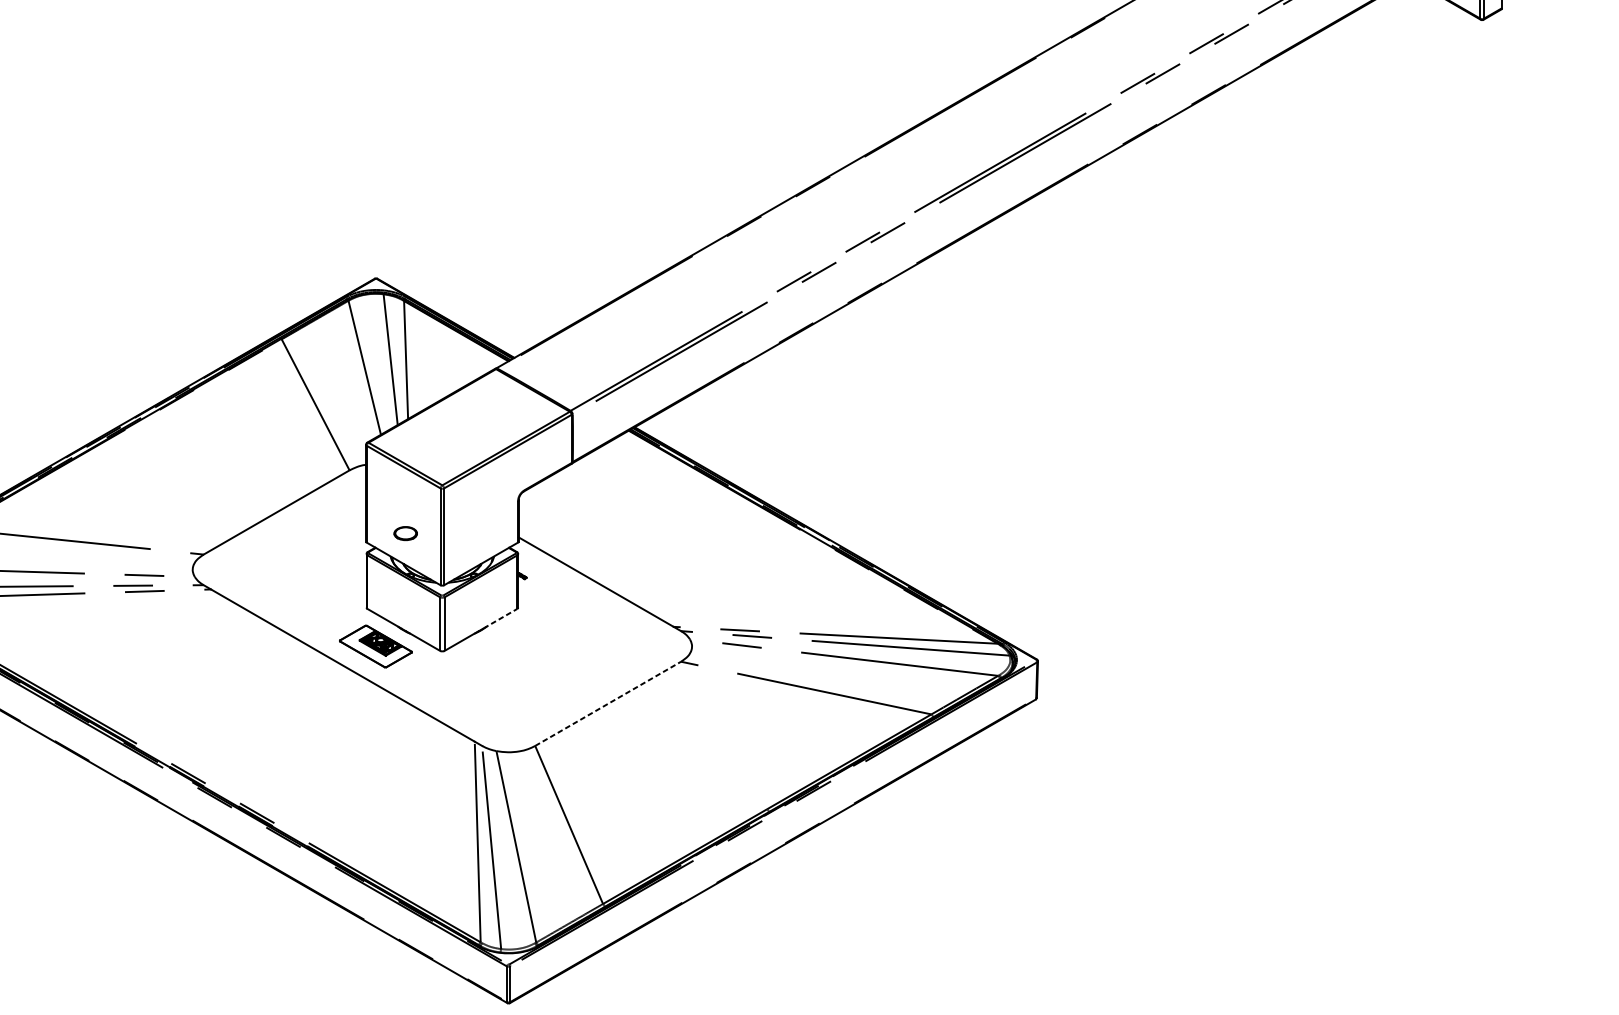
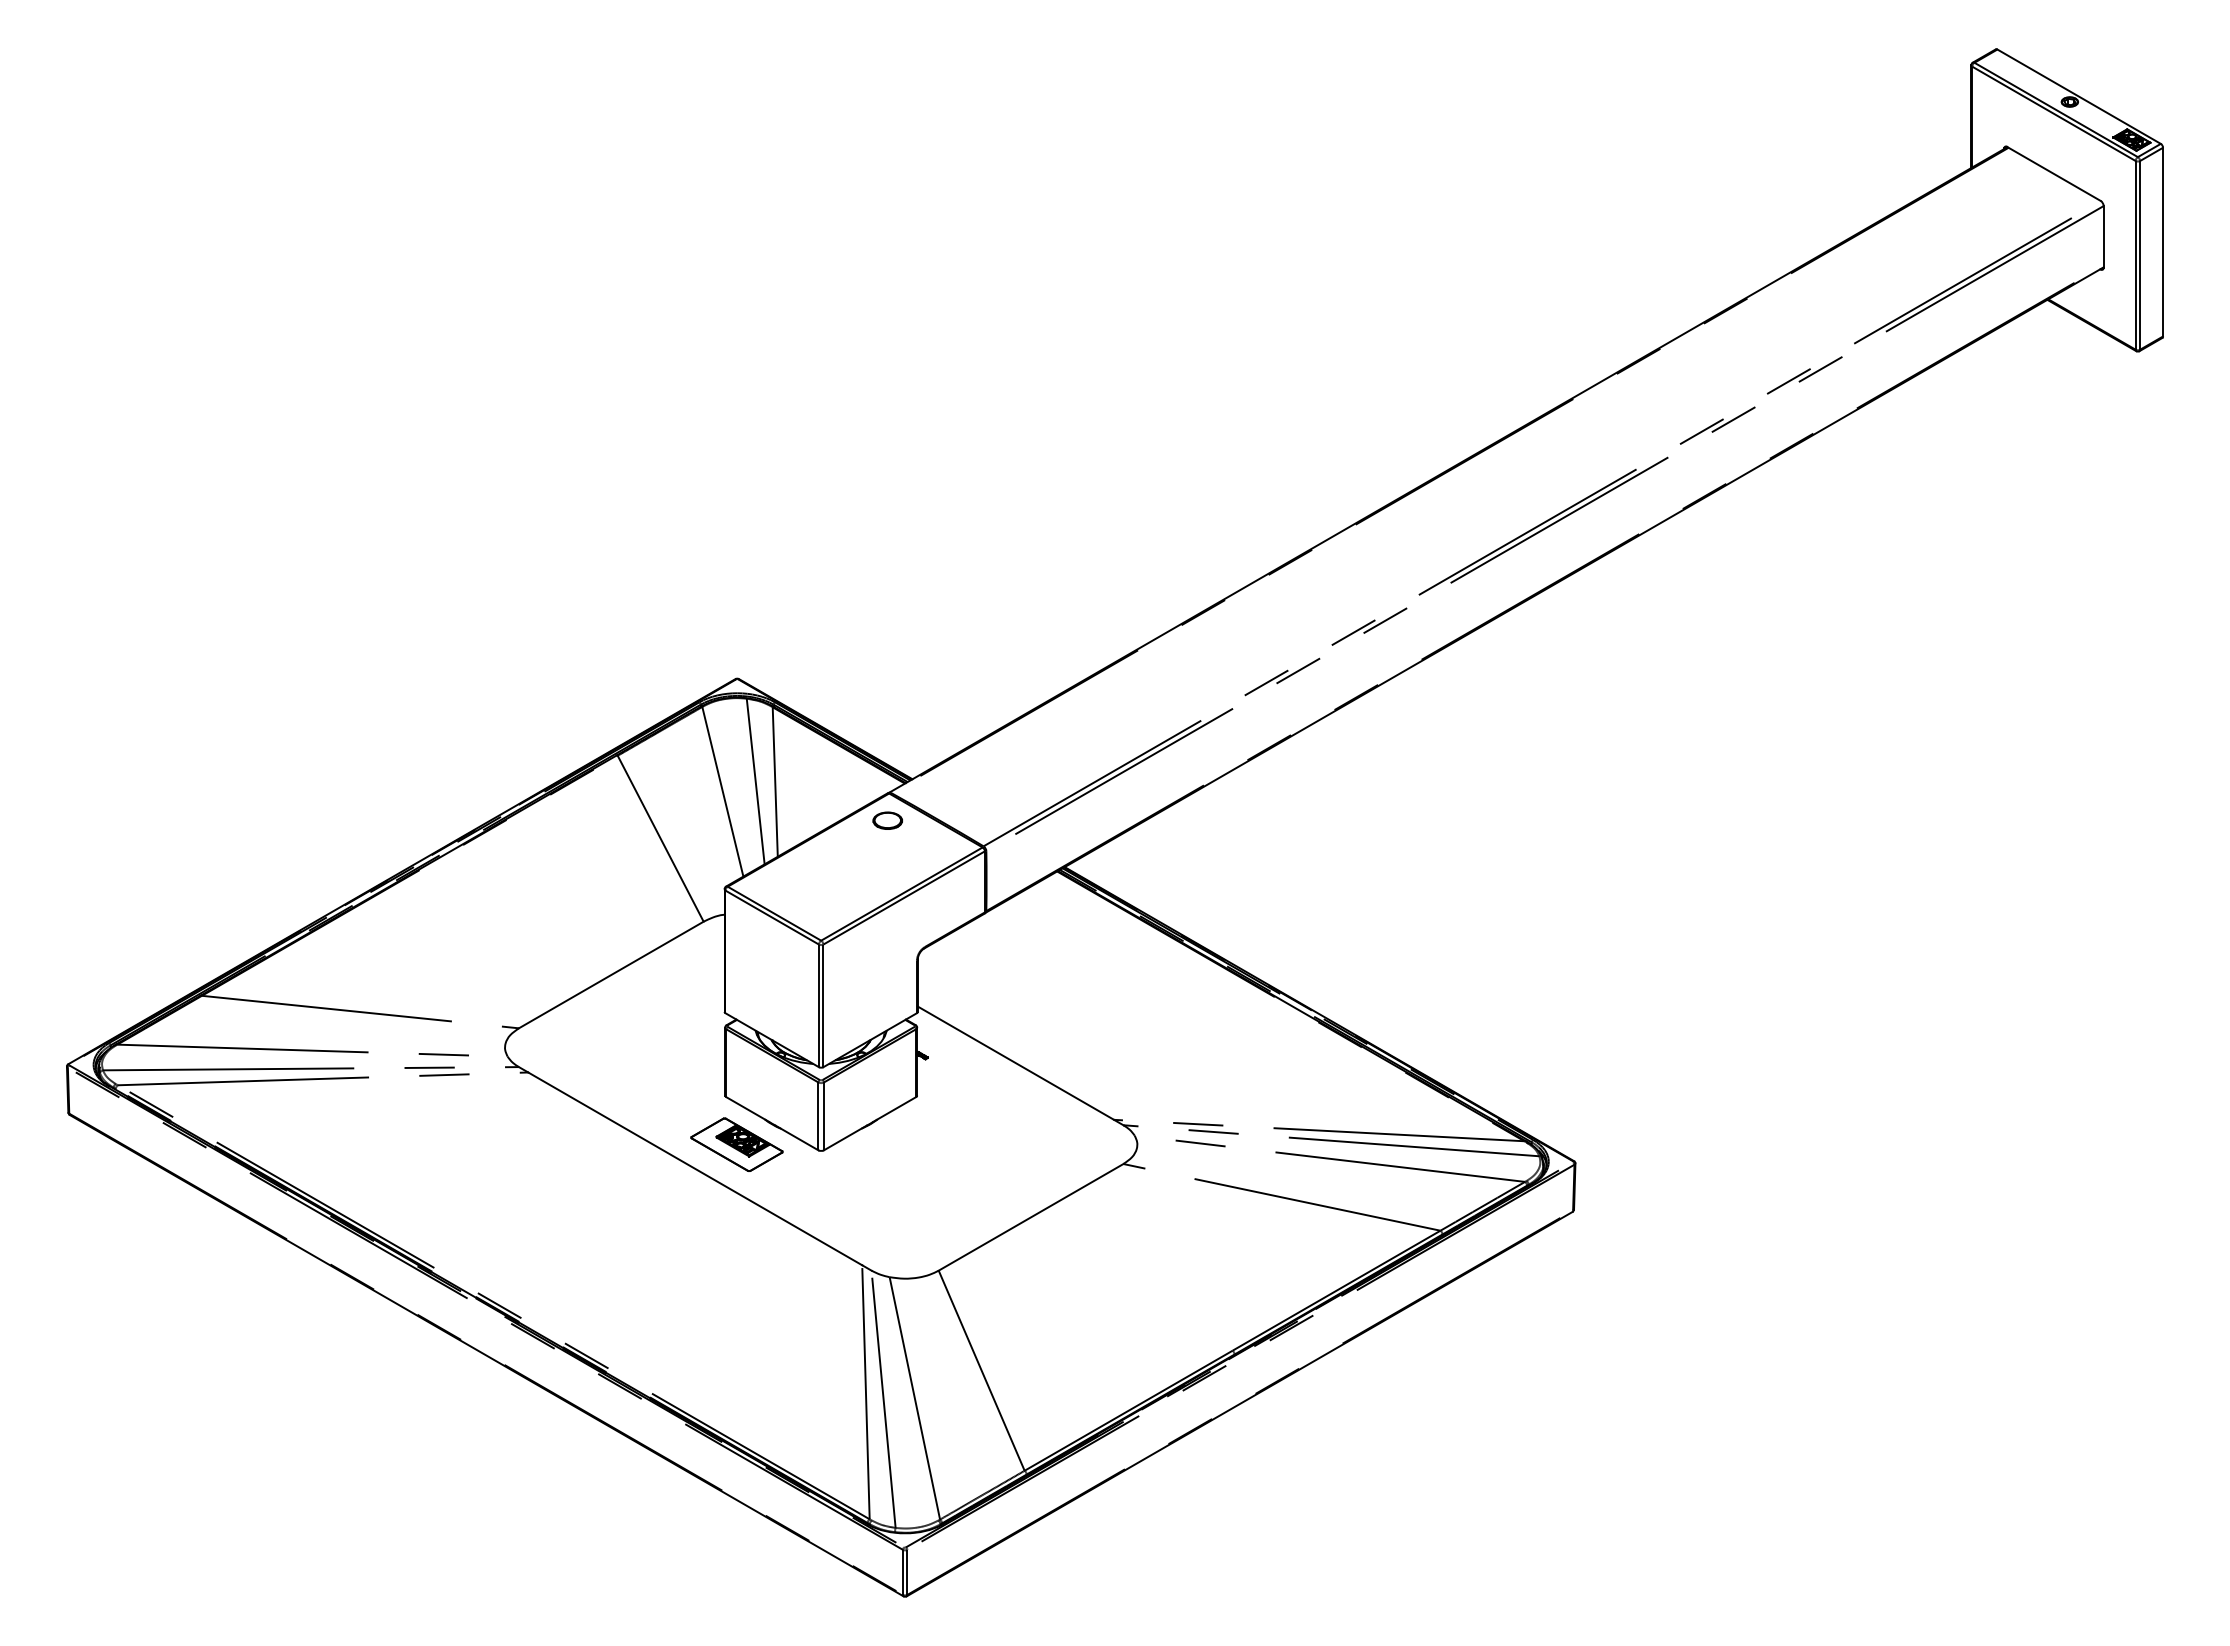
part: (405, 533) -> (887, 820), moved
line: (500, 618) -> (894, 1109), dashed -> solid
line: (608, 703) -> (1031, 1217), dashed -> solid

